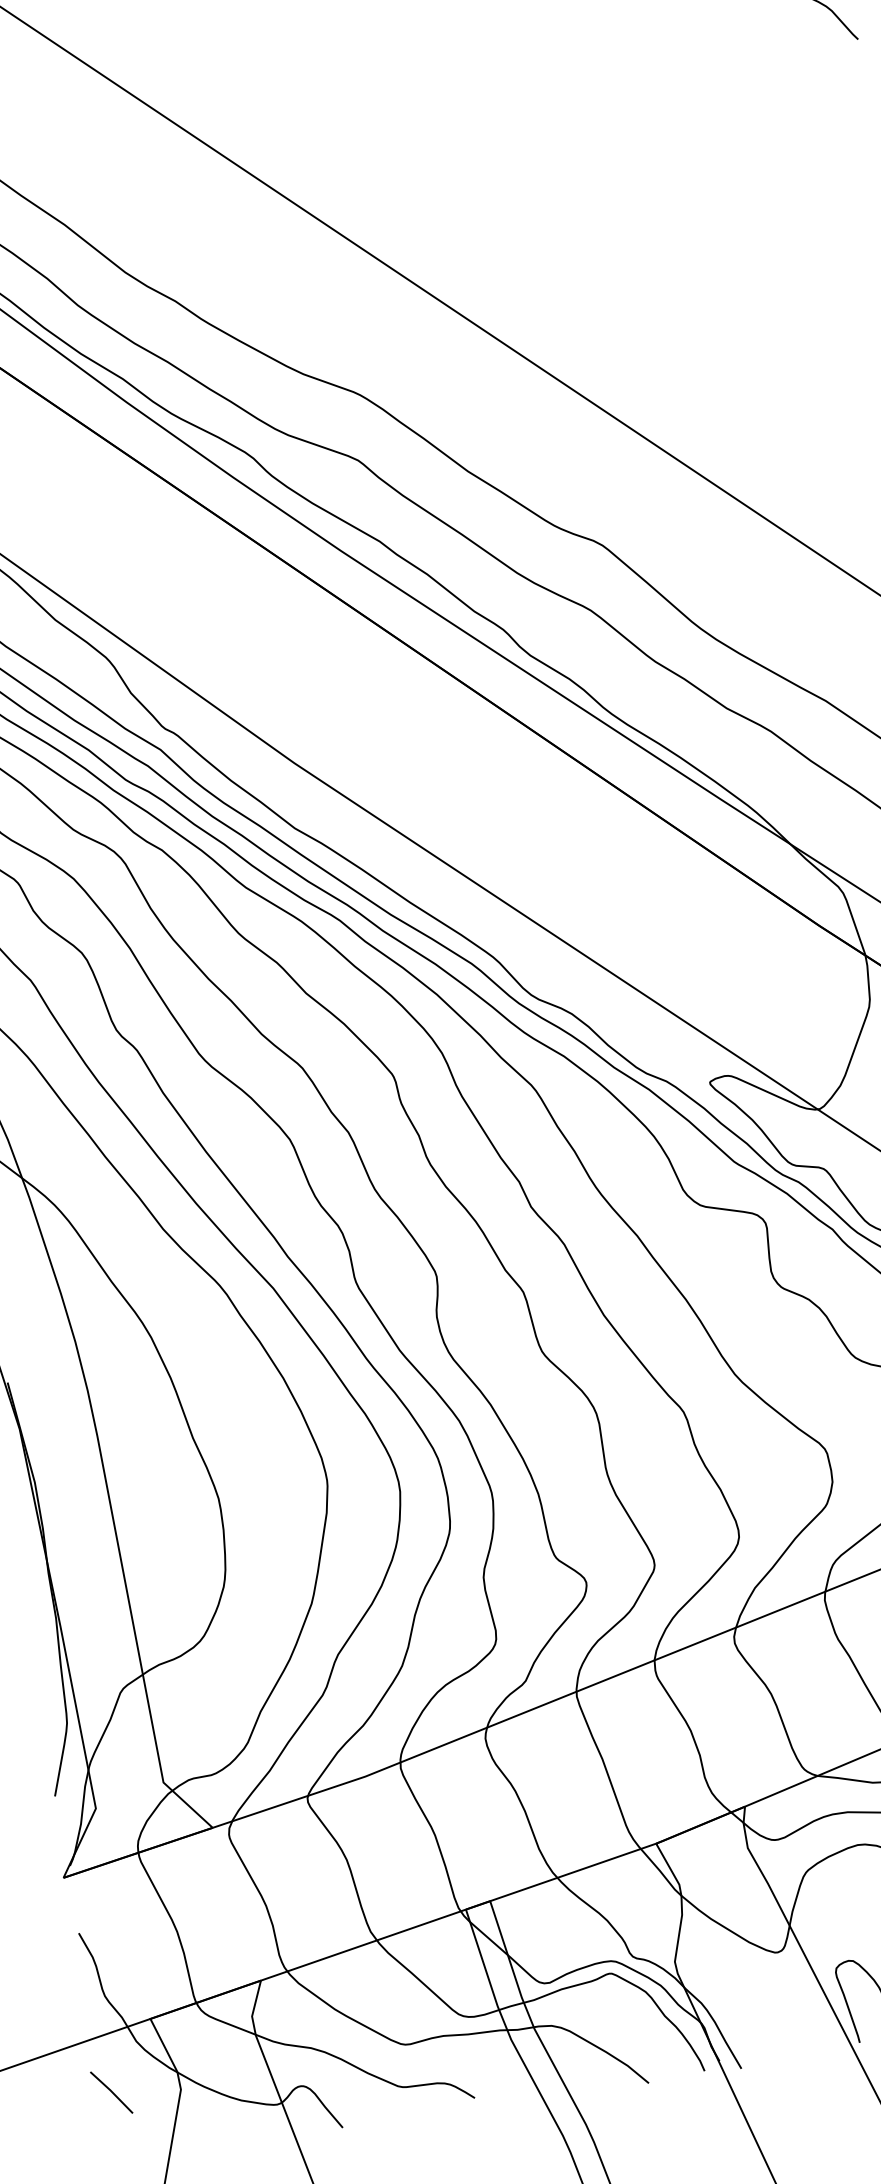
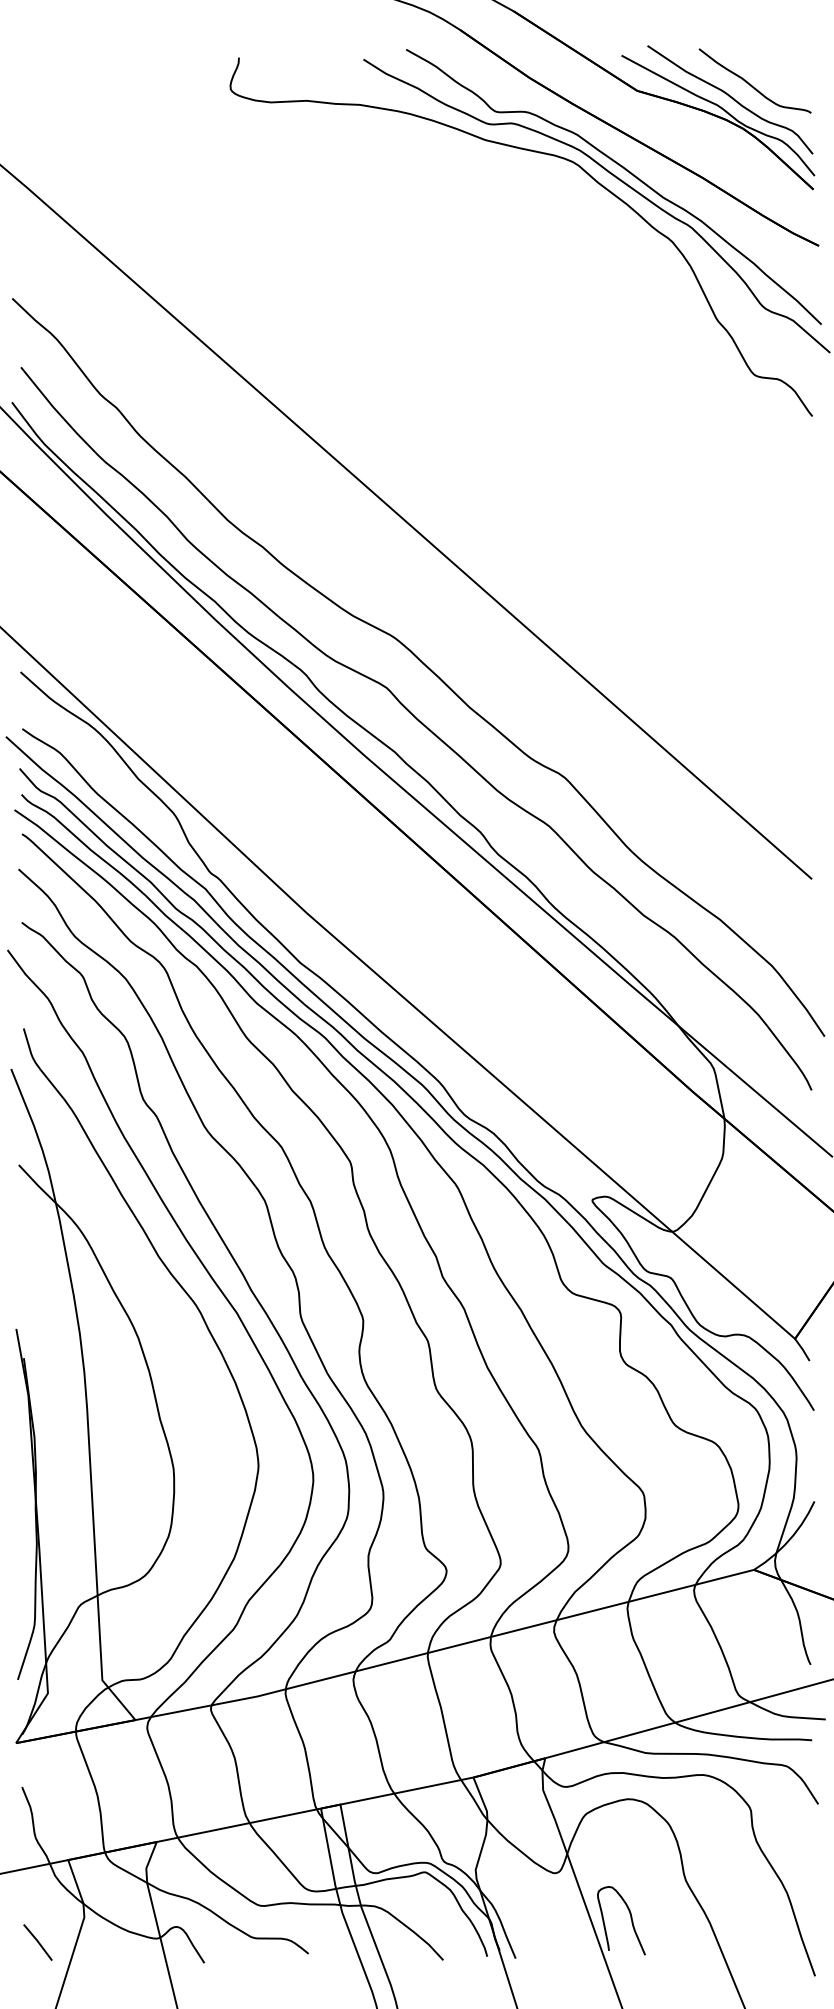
line: (111, 2092) -> (37, 1942), moved

